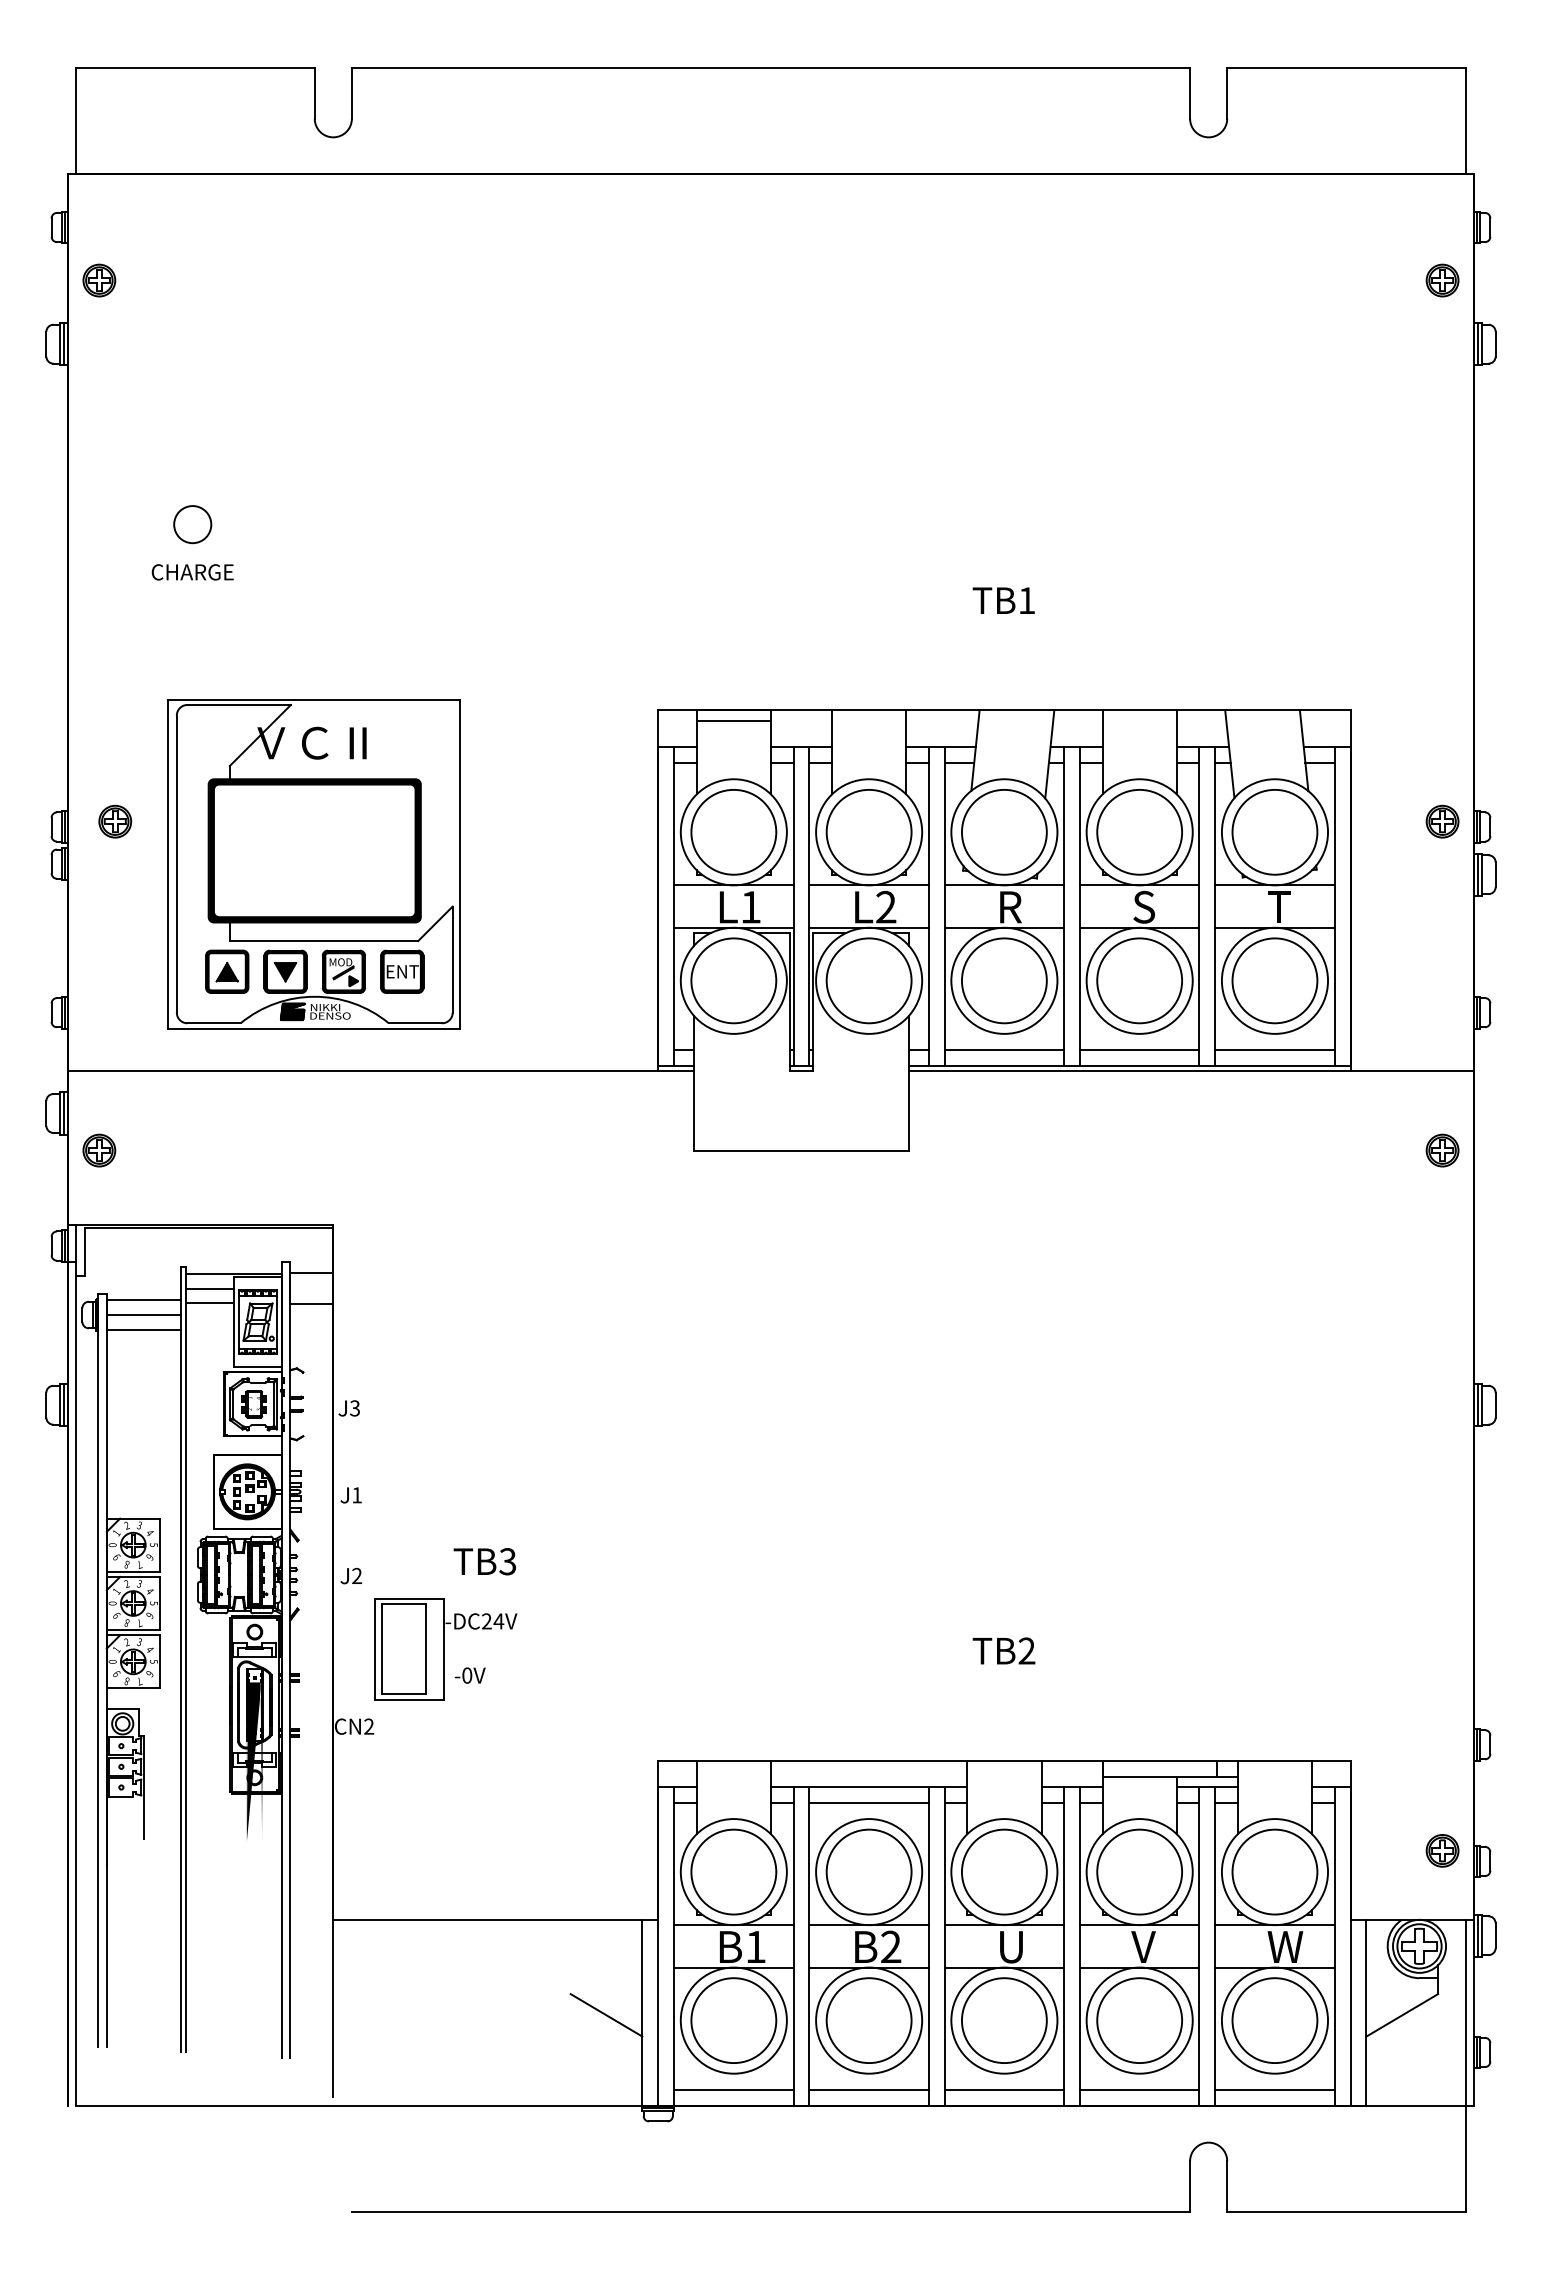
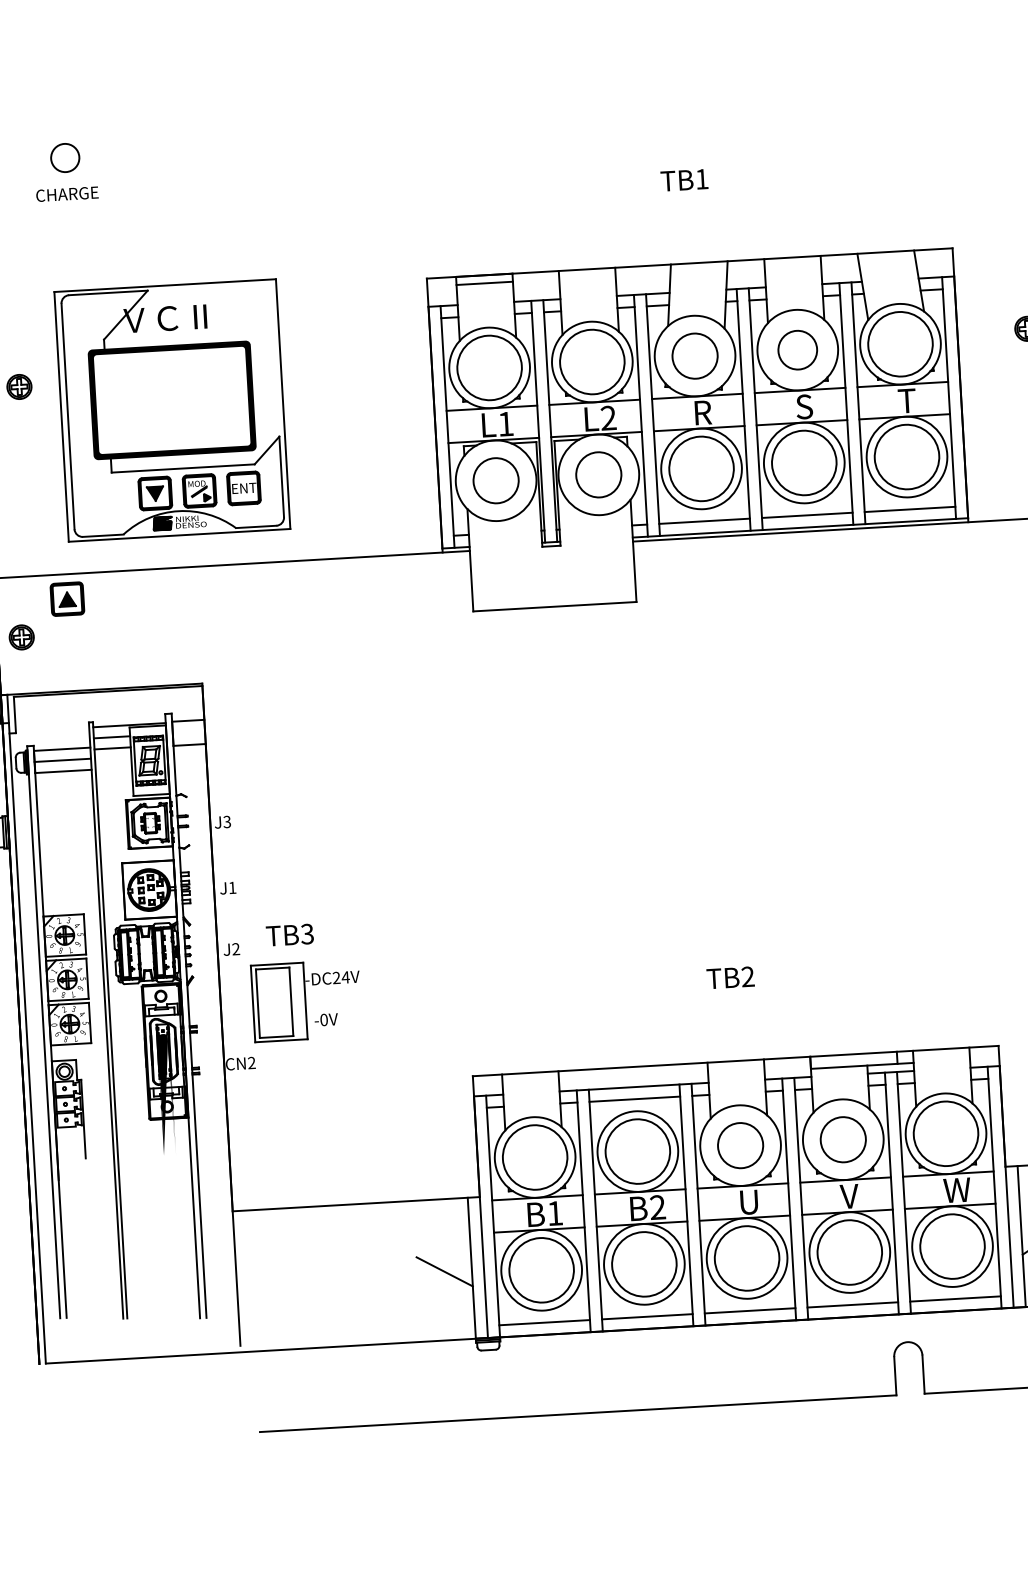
circle: (1139, 831) -> (797, 349), size x0.6
circle: (1004, 832) -> (695, 356), size x0.7
part: (227, 971) -> (67, 598), moved
circle: (733, 980) -> (495, 480), size x0.7
circle: (868, 980) -> (598, 474), size x0.7
text: (484, 1561) -> (289, 935), moved
circle: (1004, 1871) -> (740, 1145), size x0.7
circle: (1139, 1871) -> (843, 1139), size x0.7

